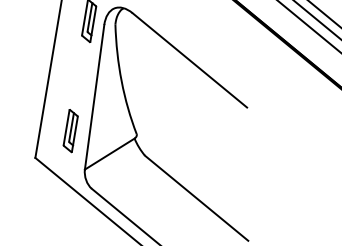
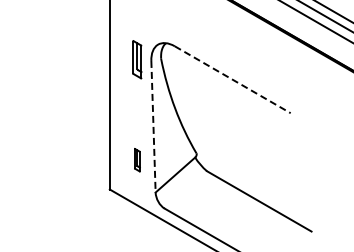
line: (189, 60) -> (232, 79), solid -> dashed
line: (94, 97) -> (153, 126), solid -> dashed
part: (71, 130) -> (137, 159), size x0.6

